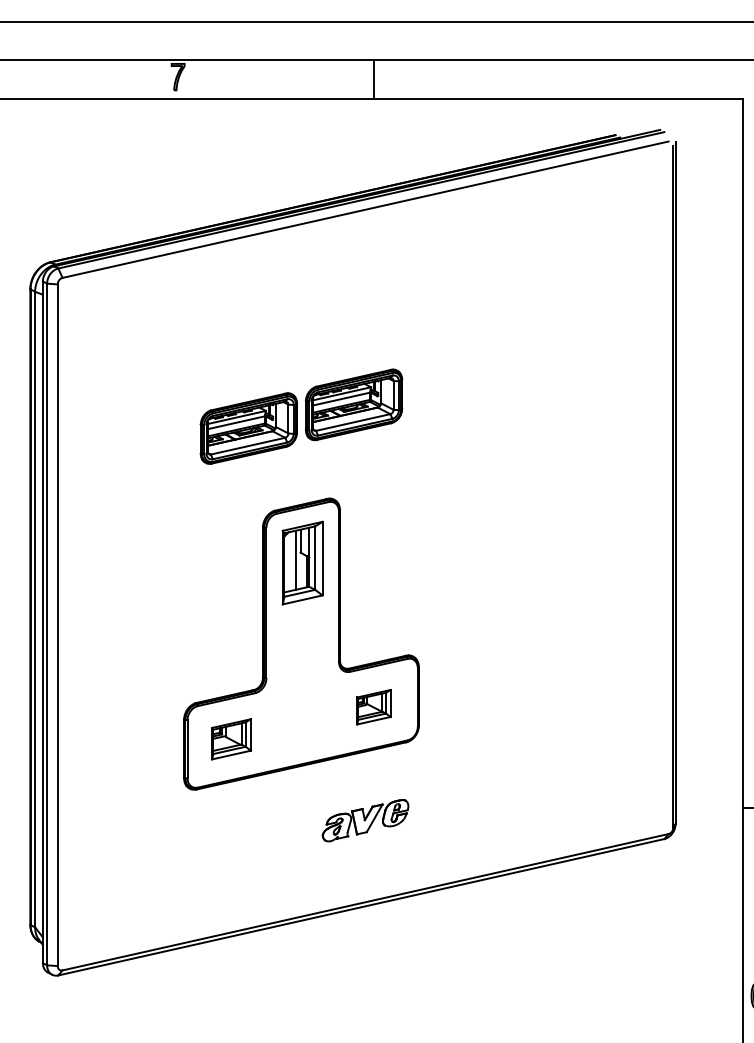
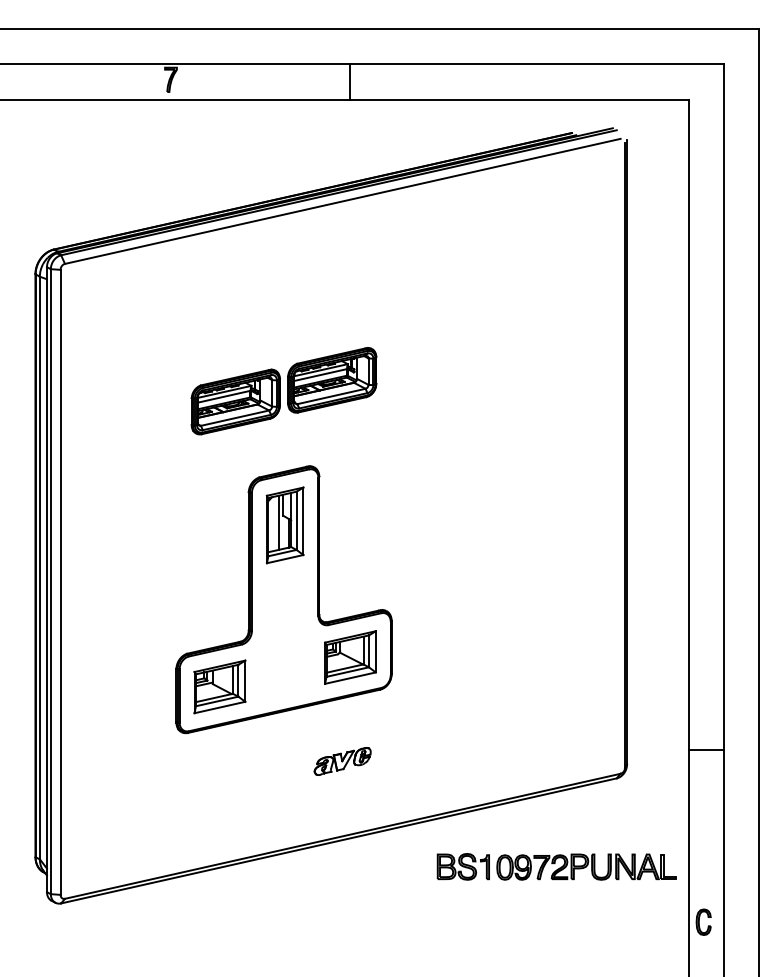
part: (373, 707) -> (350, 657), size x1.67
part: (231, 738) -> (219, 686), size x1.43
part: (365, 820) -> (342, 761), size x0.71
part: (598, 935) -> (556, 866), added

